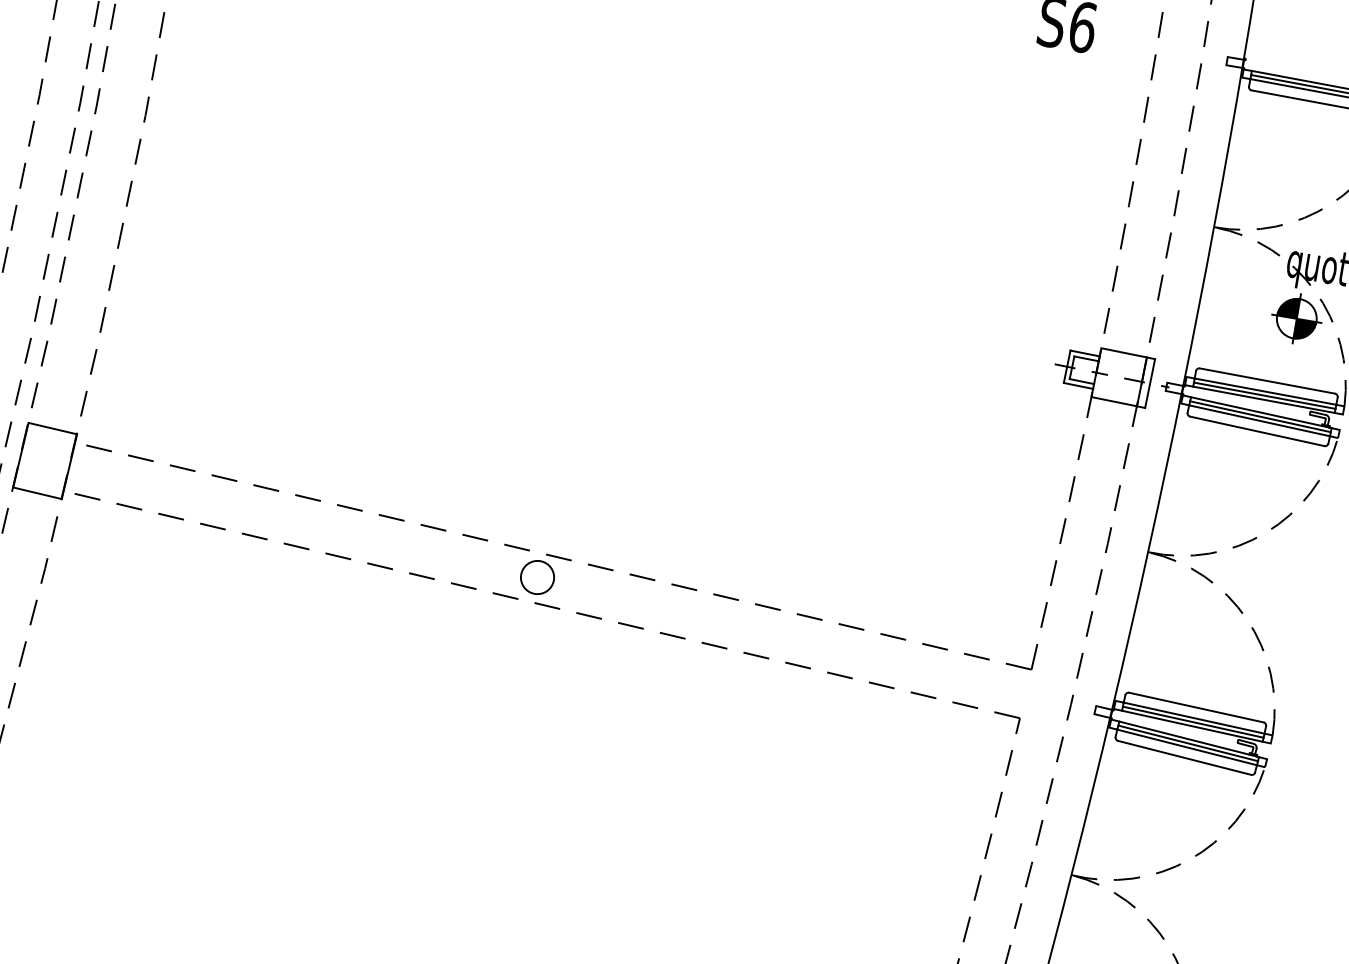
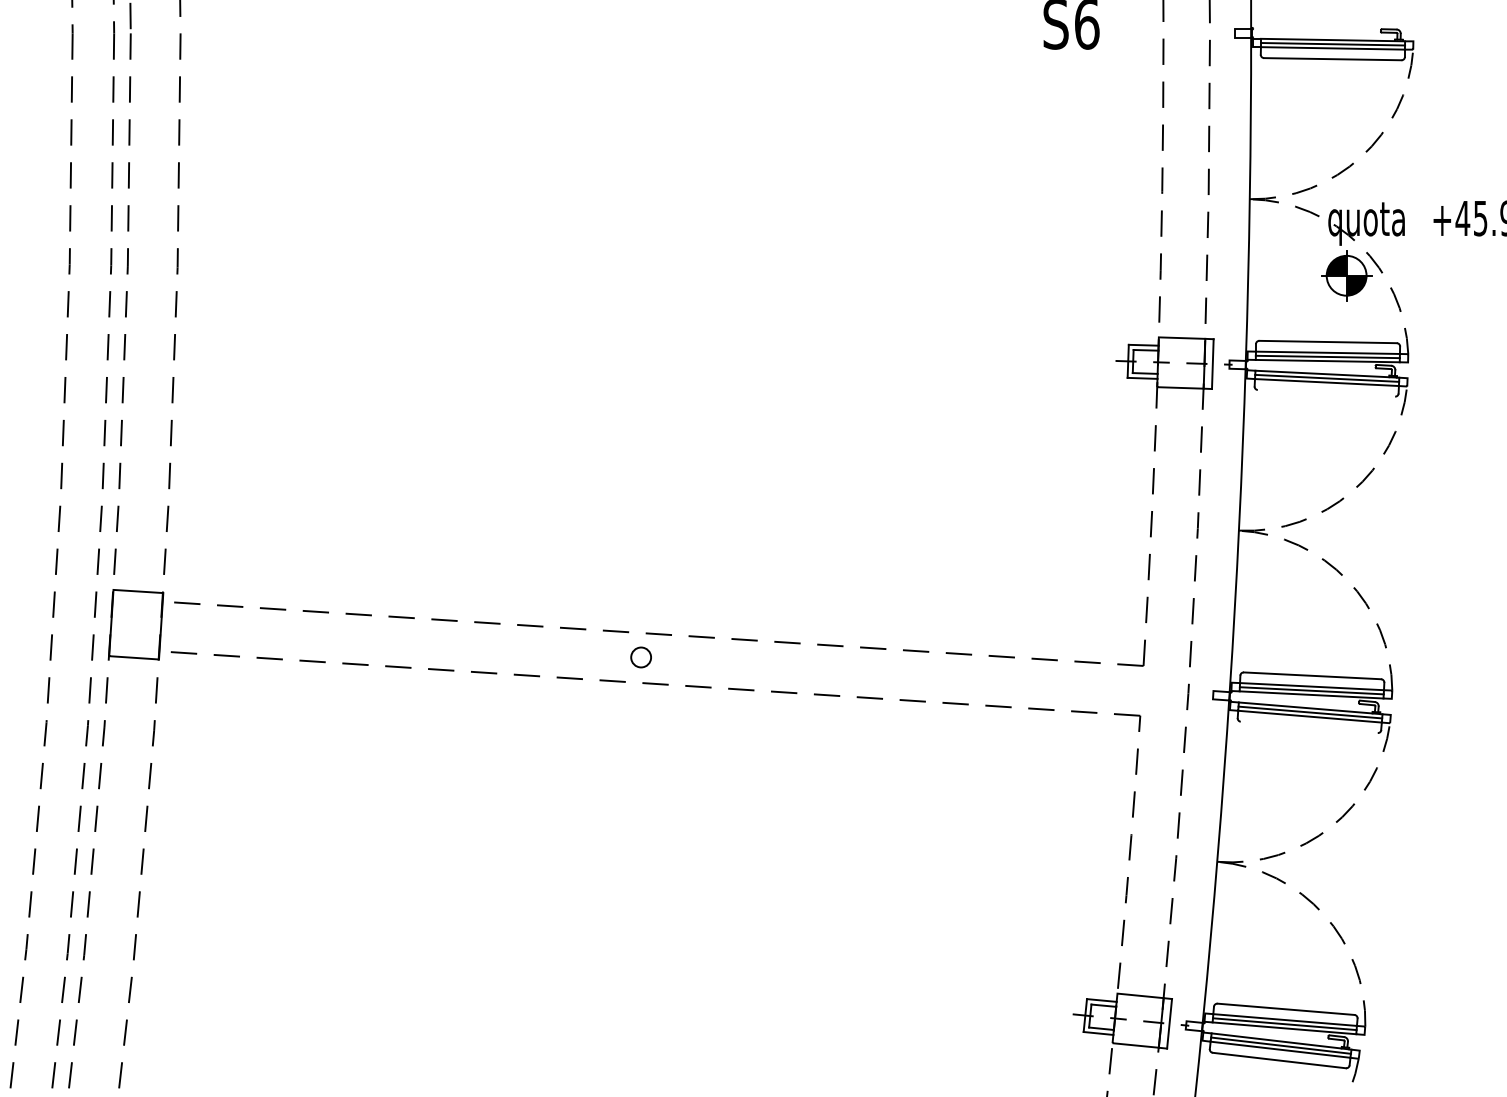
line: (1257, 431) -> (1326, 393), removed
circle: (536, 577) -> (640, 657), size x0.6
line: (1183, 757) -> (1308, 727), removed

